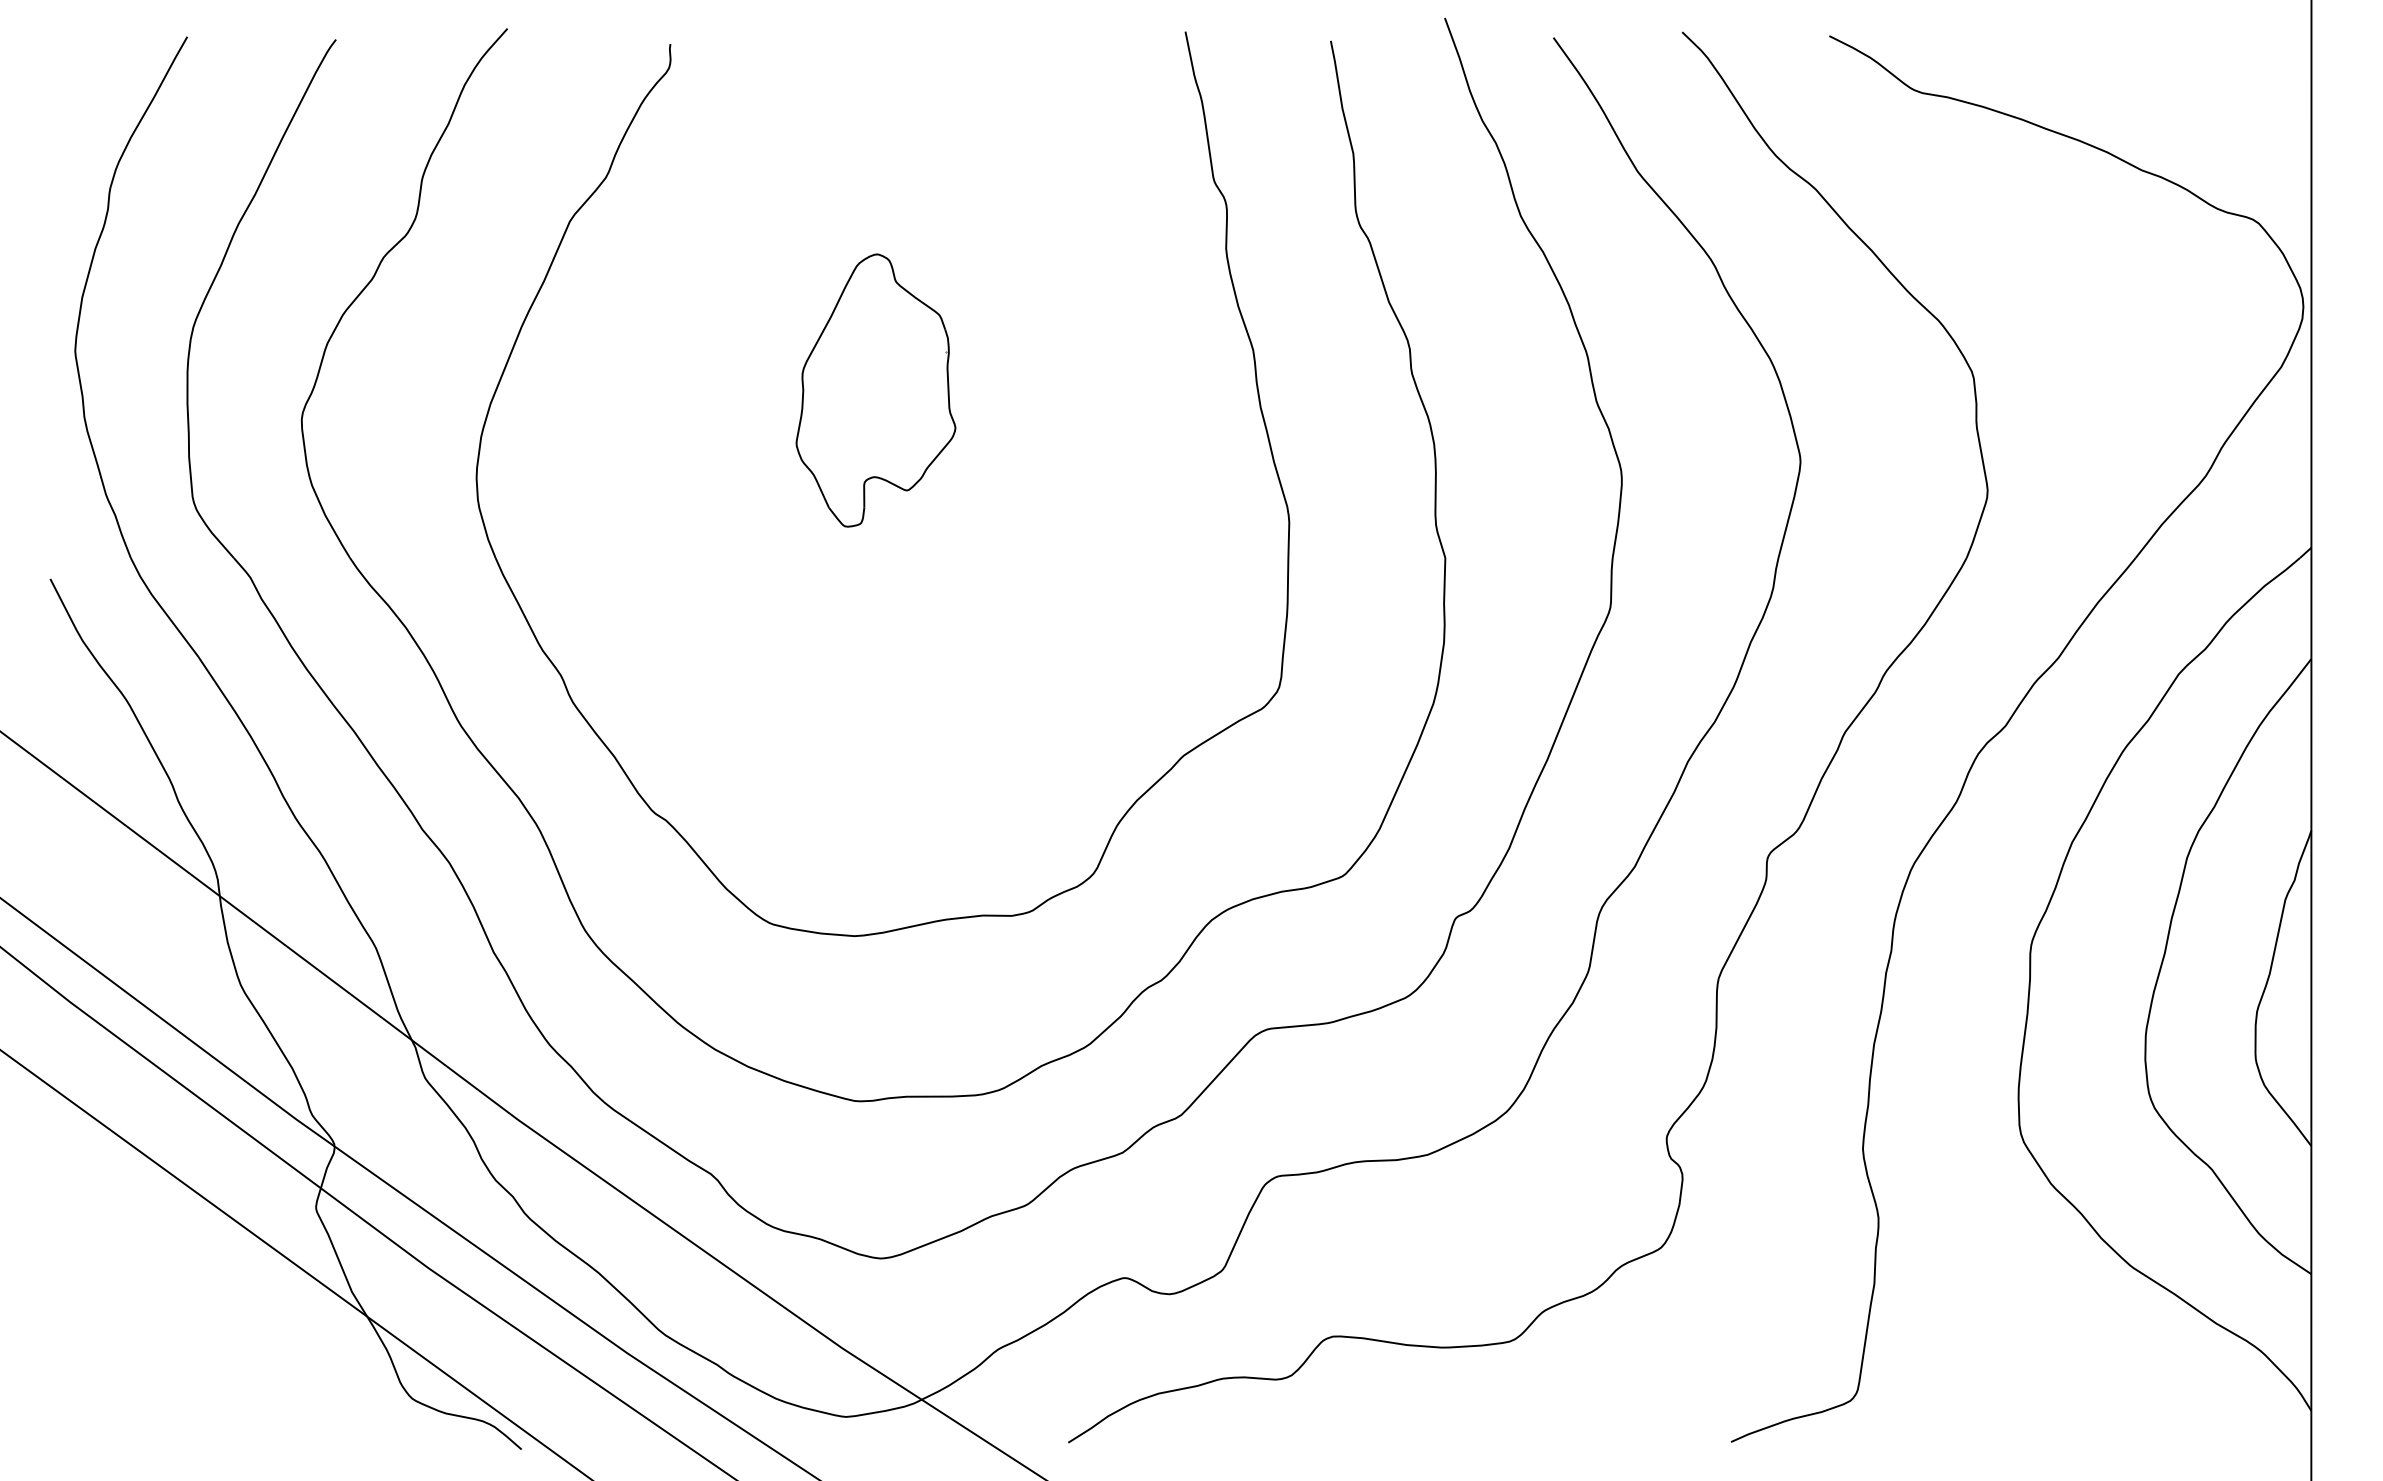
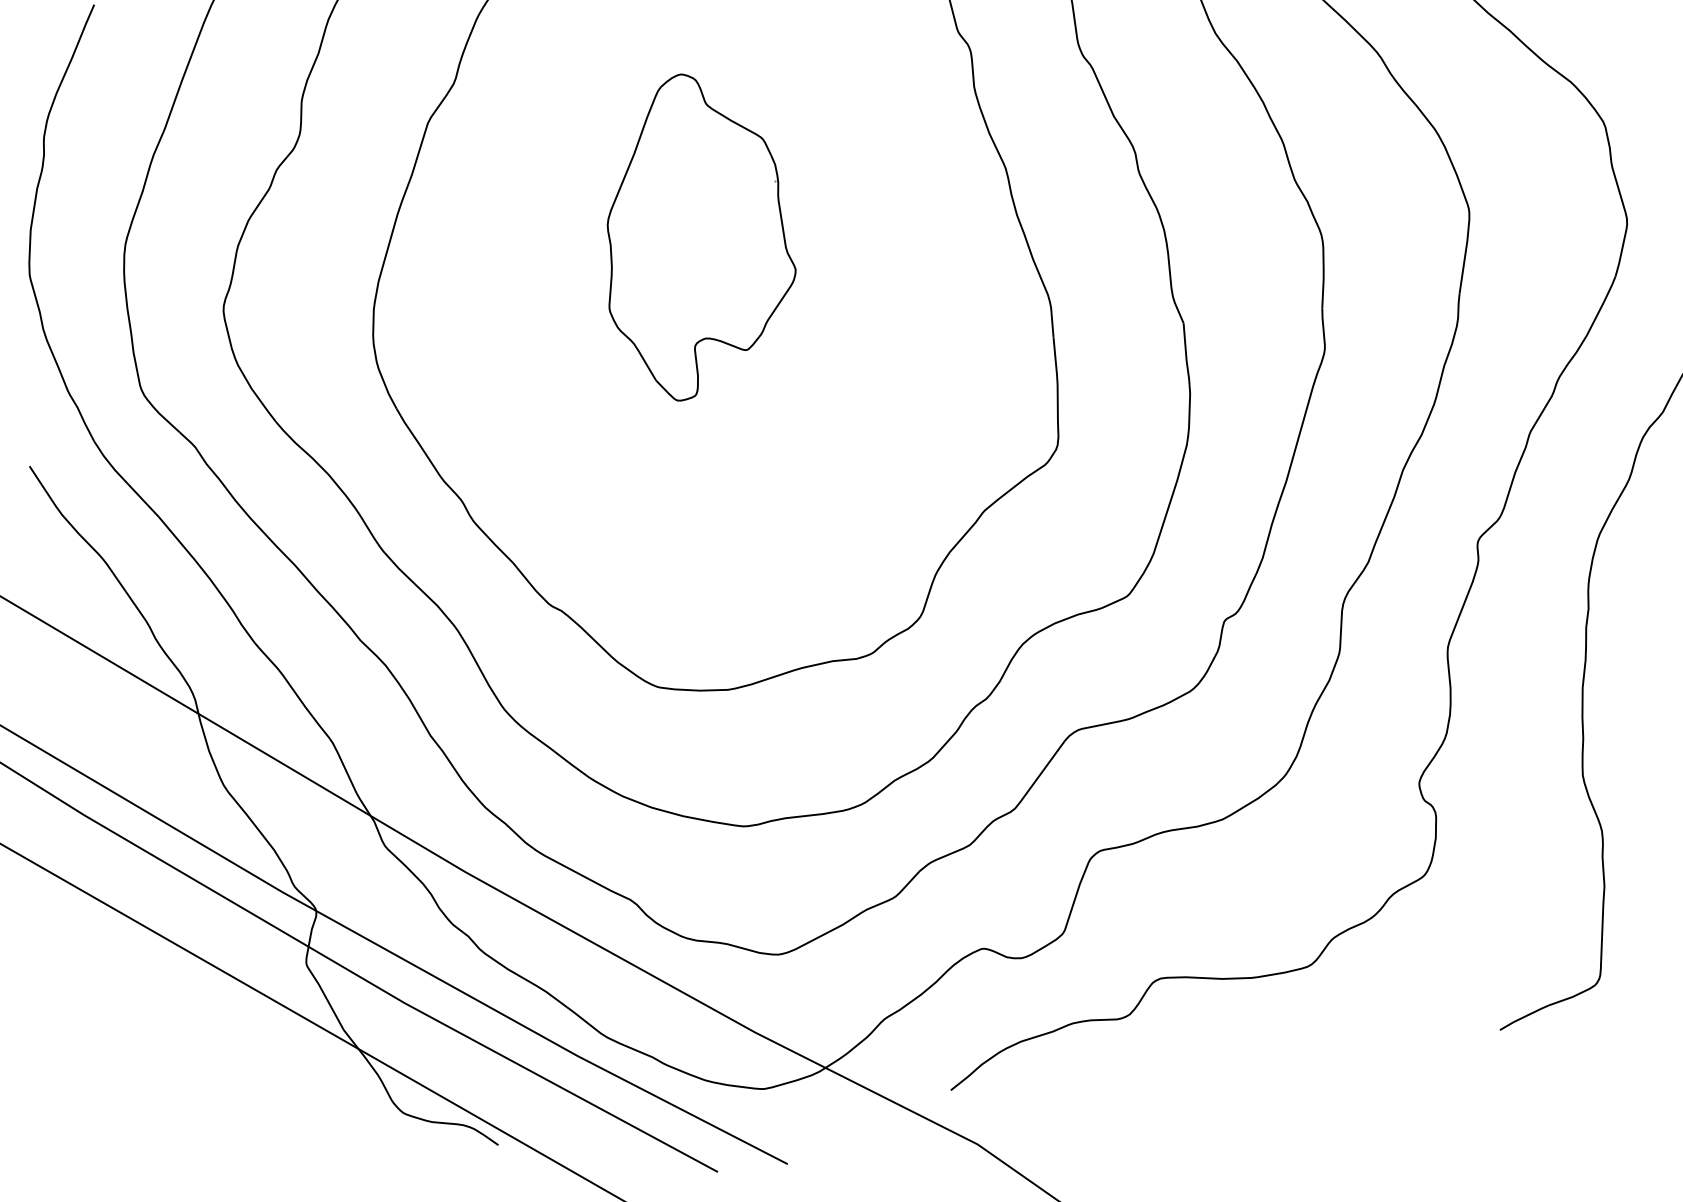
part: (875, 390) -> (696, 235), size x1.43

